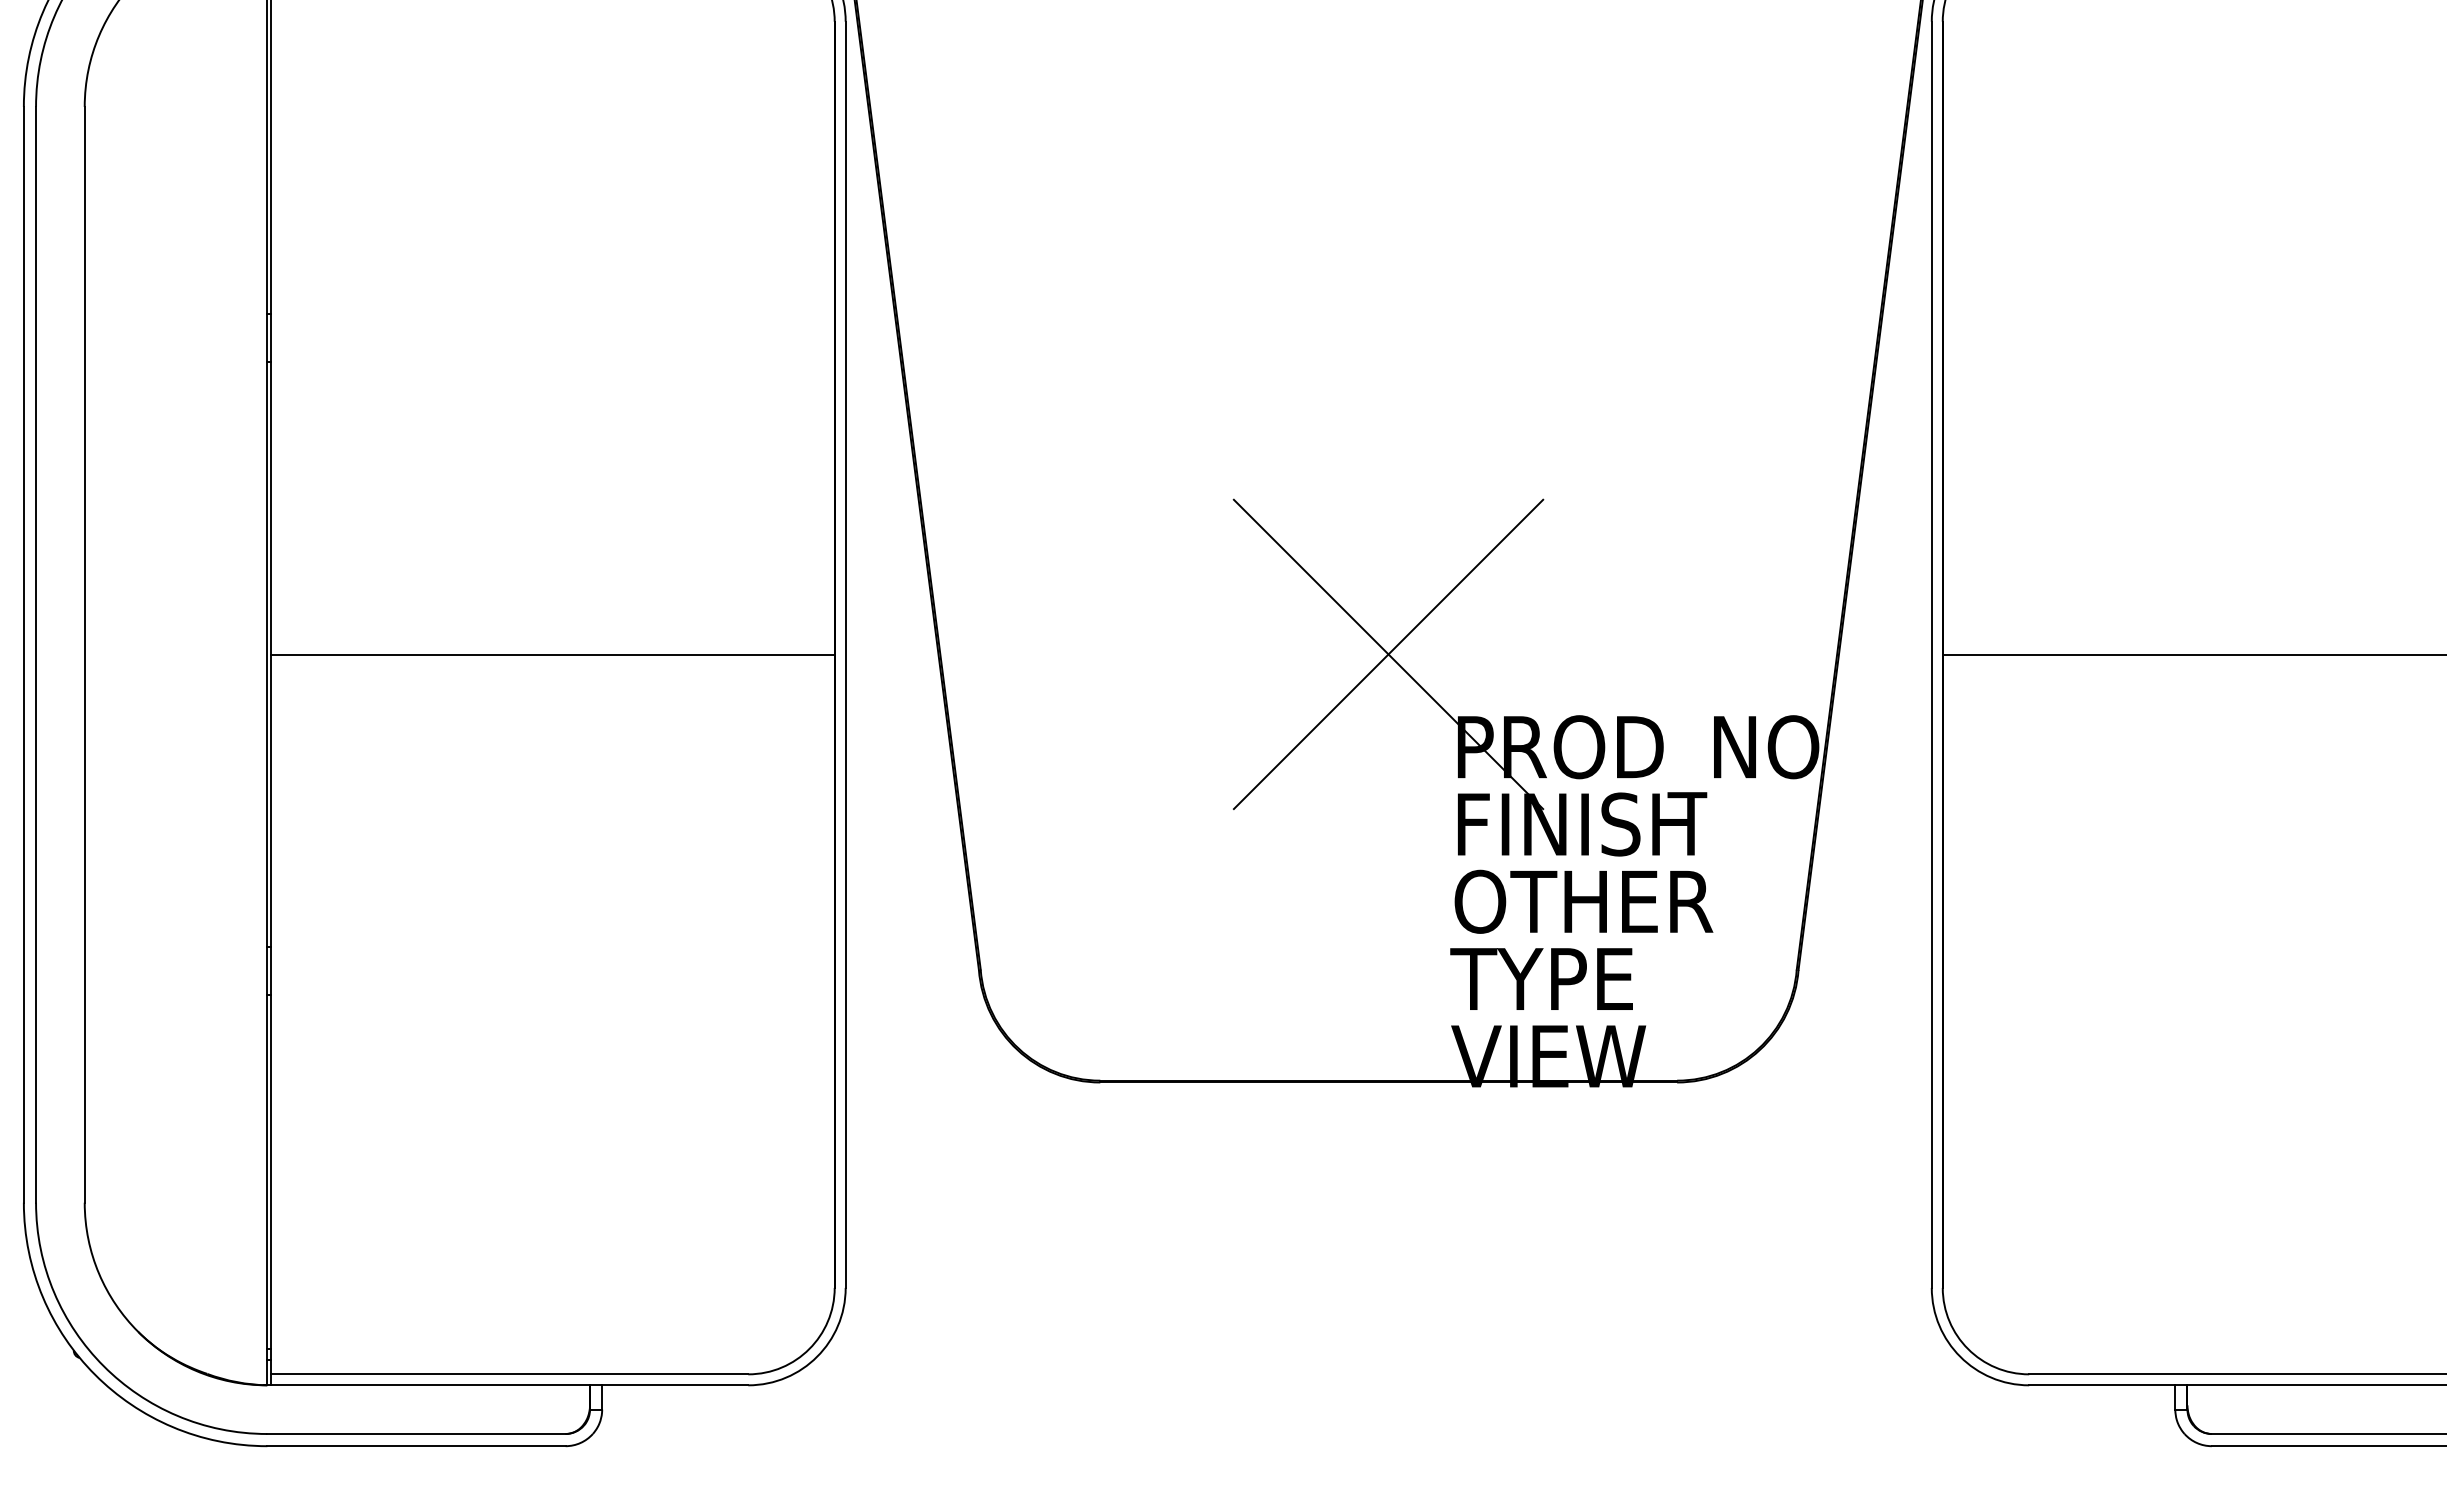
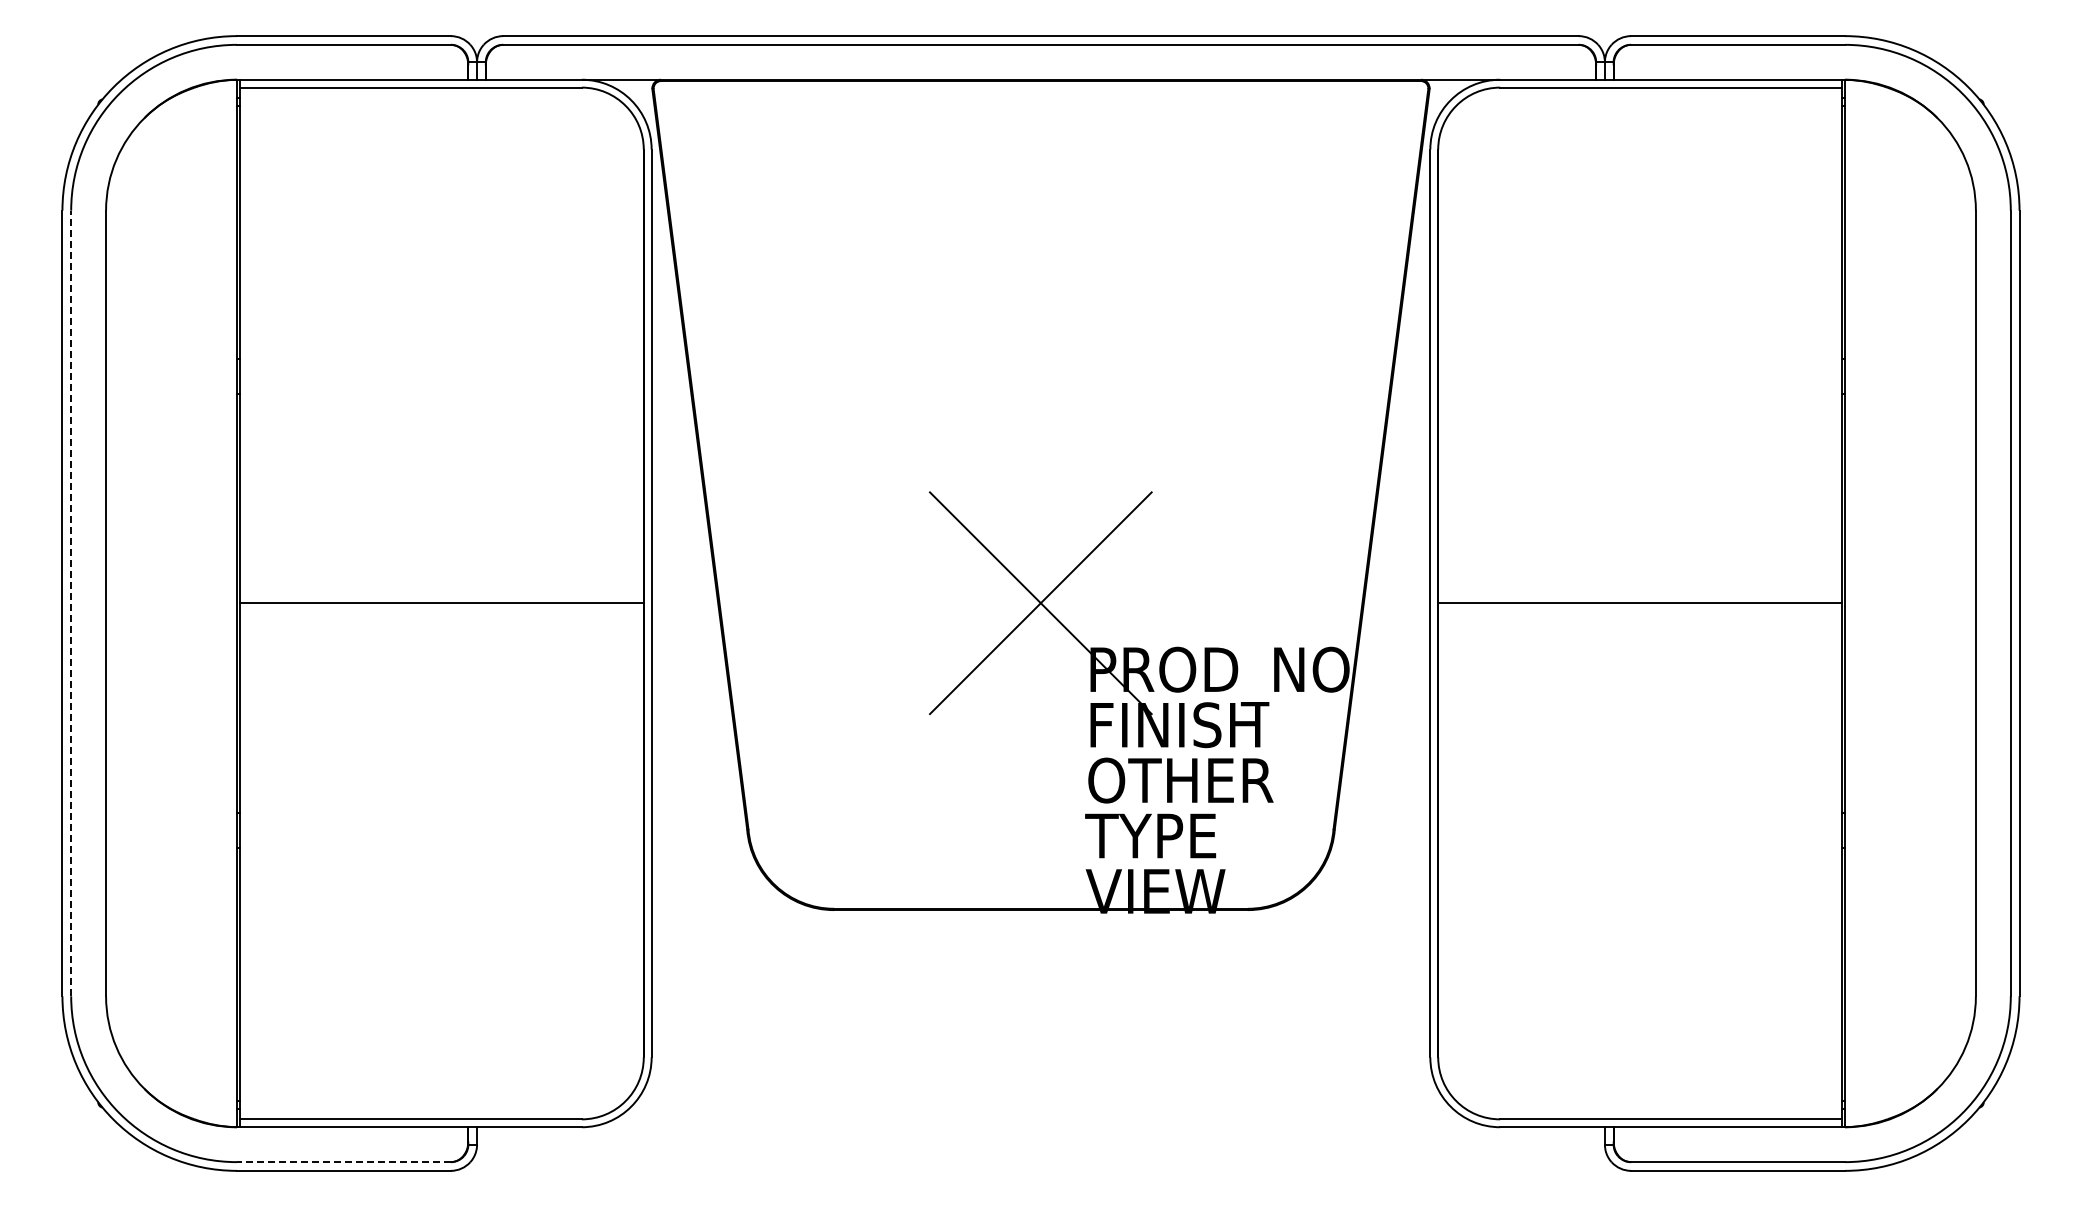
line: (36, 654) -> (71, 603), solid -> dashed
line: (415, 1434) -> (343, 1162), solid -> dashed

